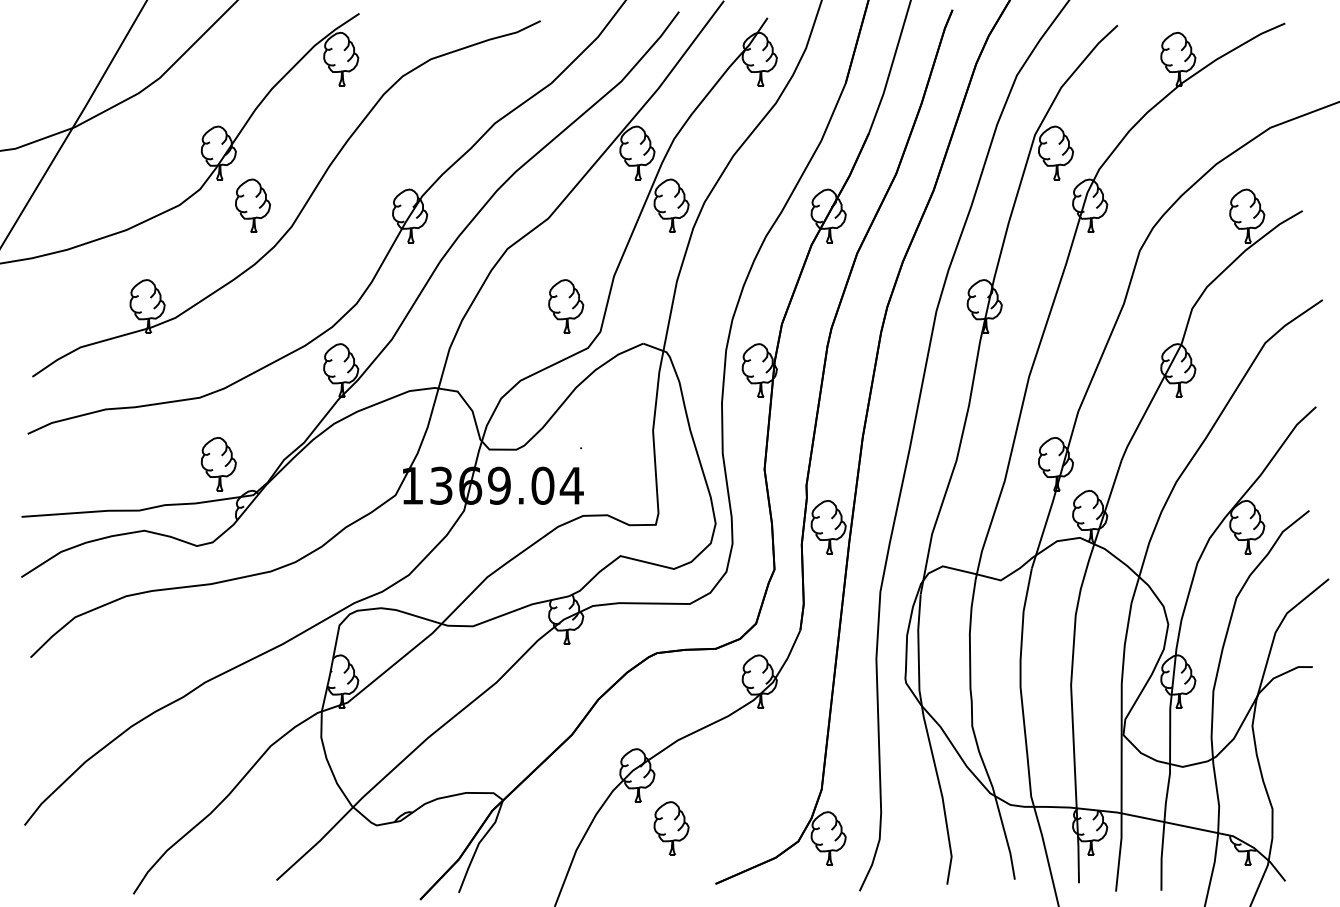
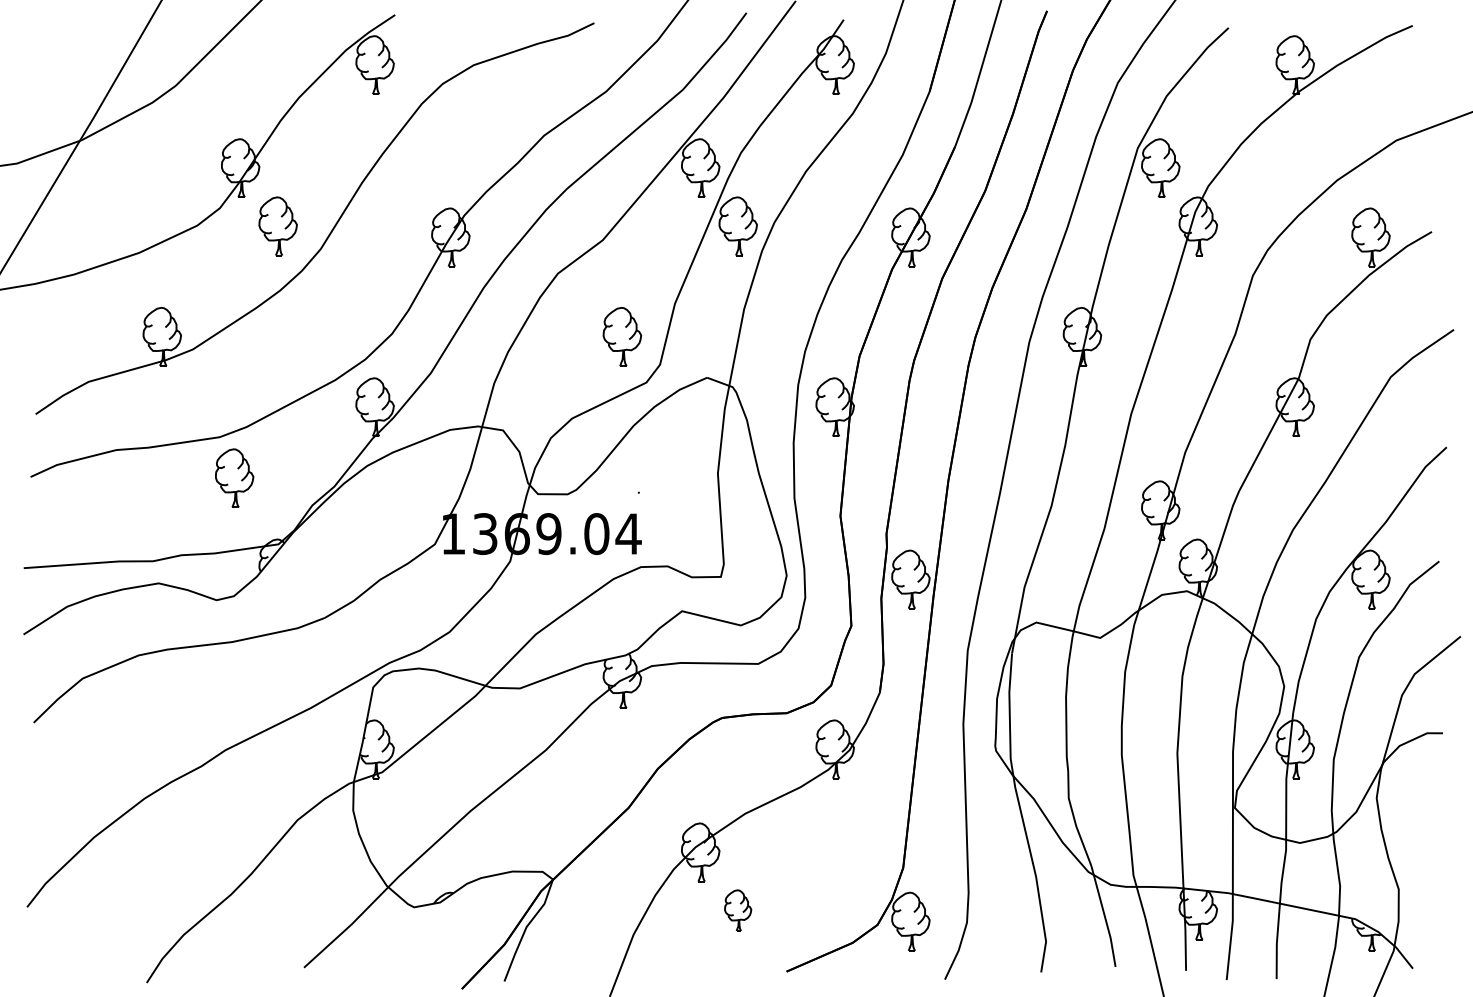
part: (218, 463) -> (234, 477), moved
part: (670, 828) -> (737, 910), size x0.7

